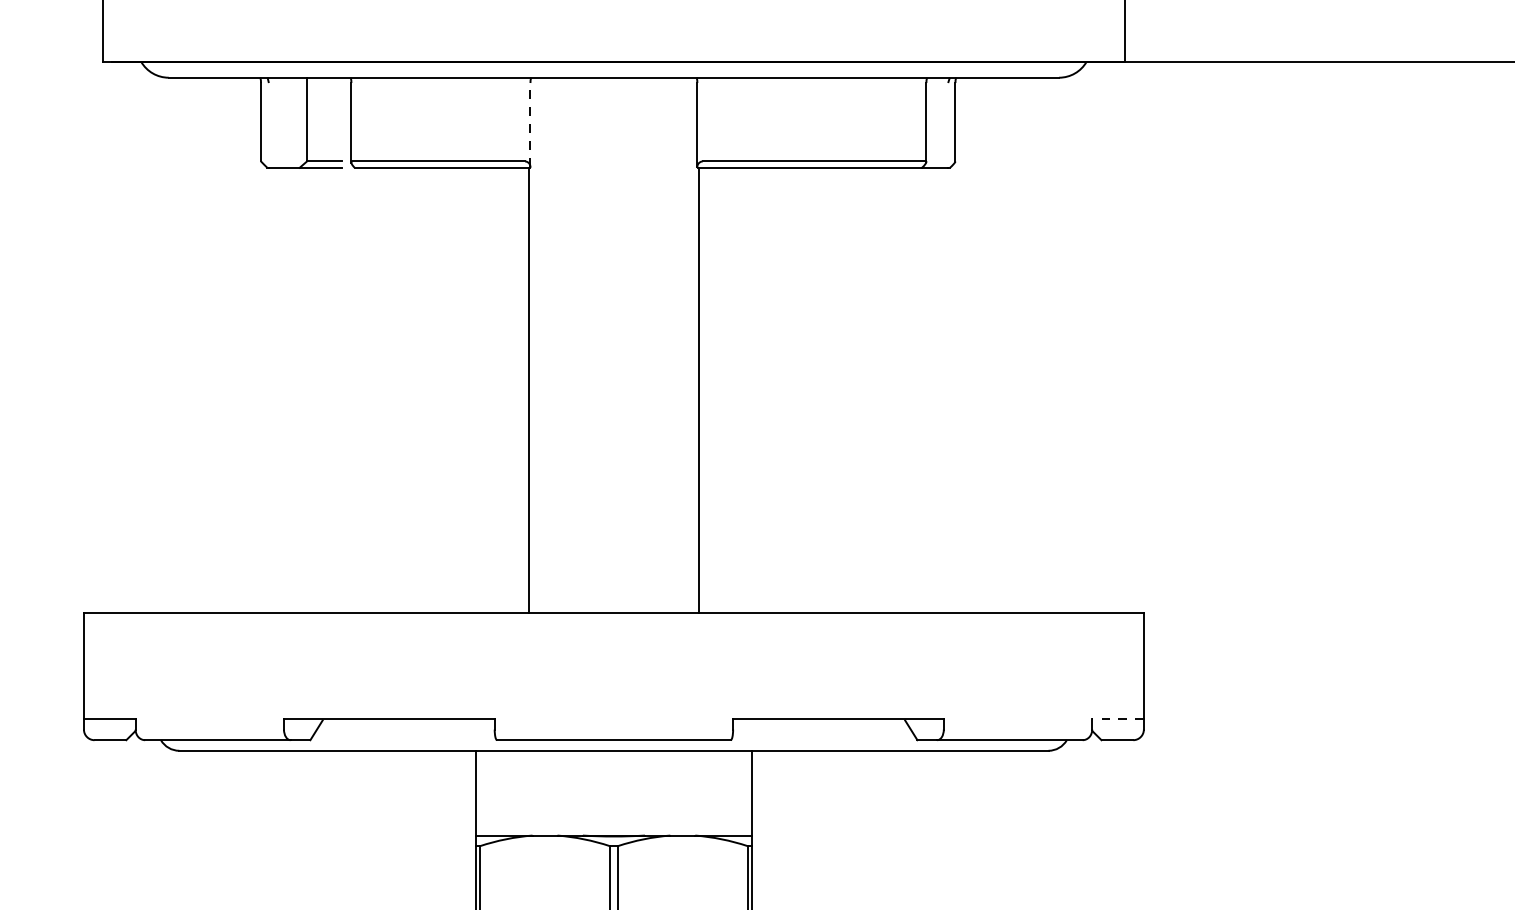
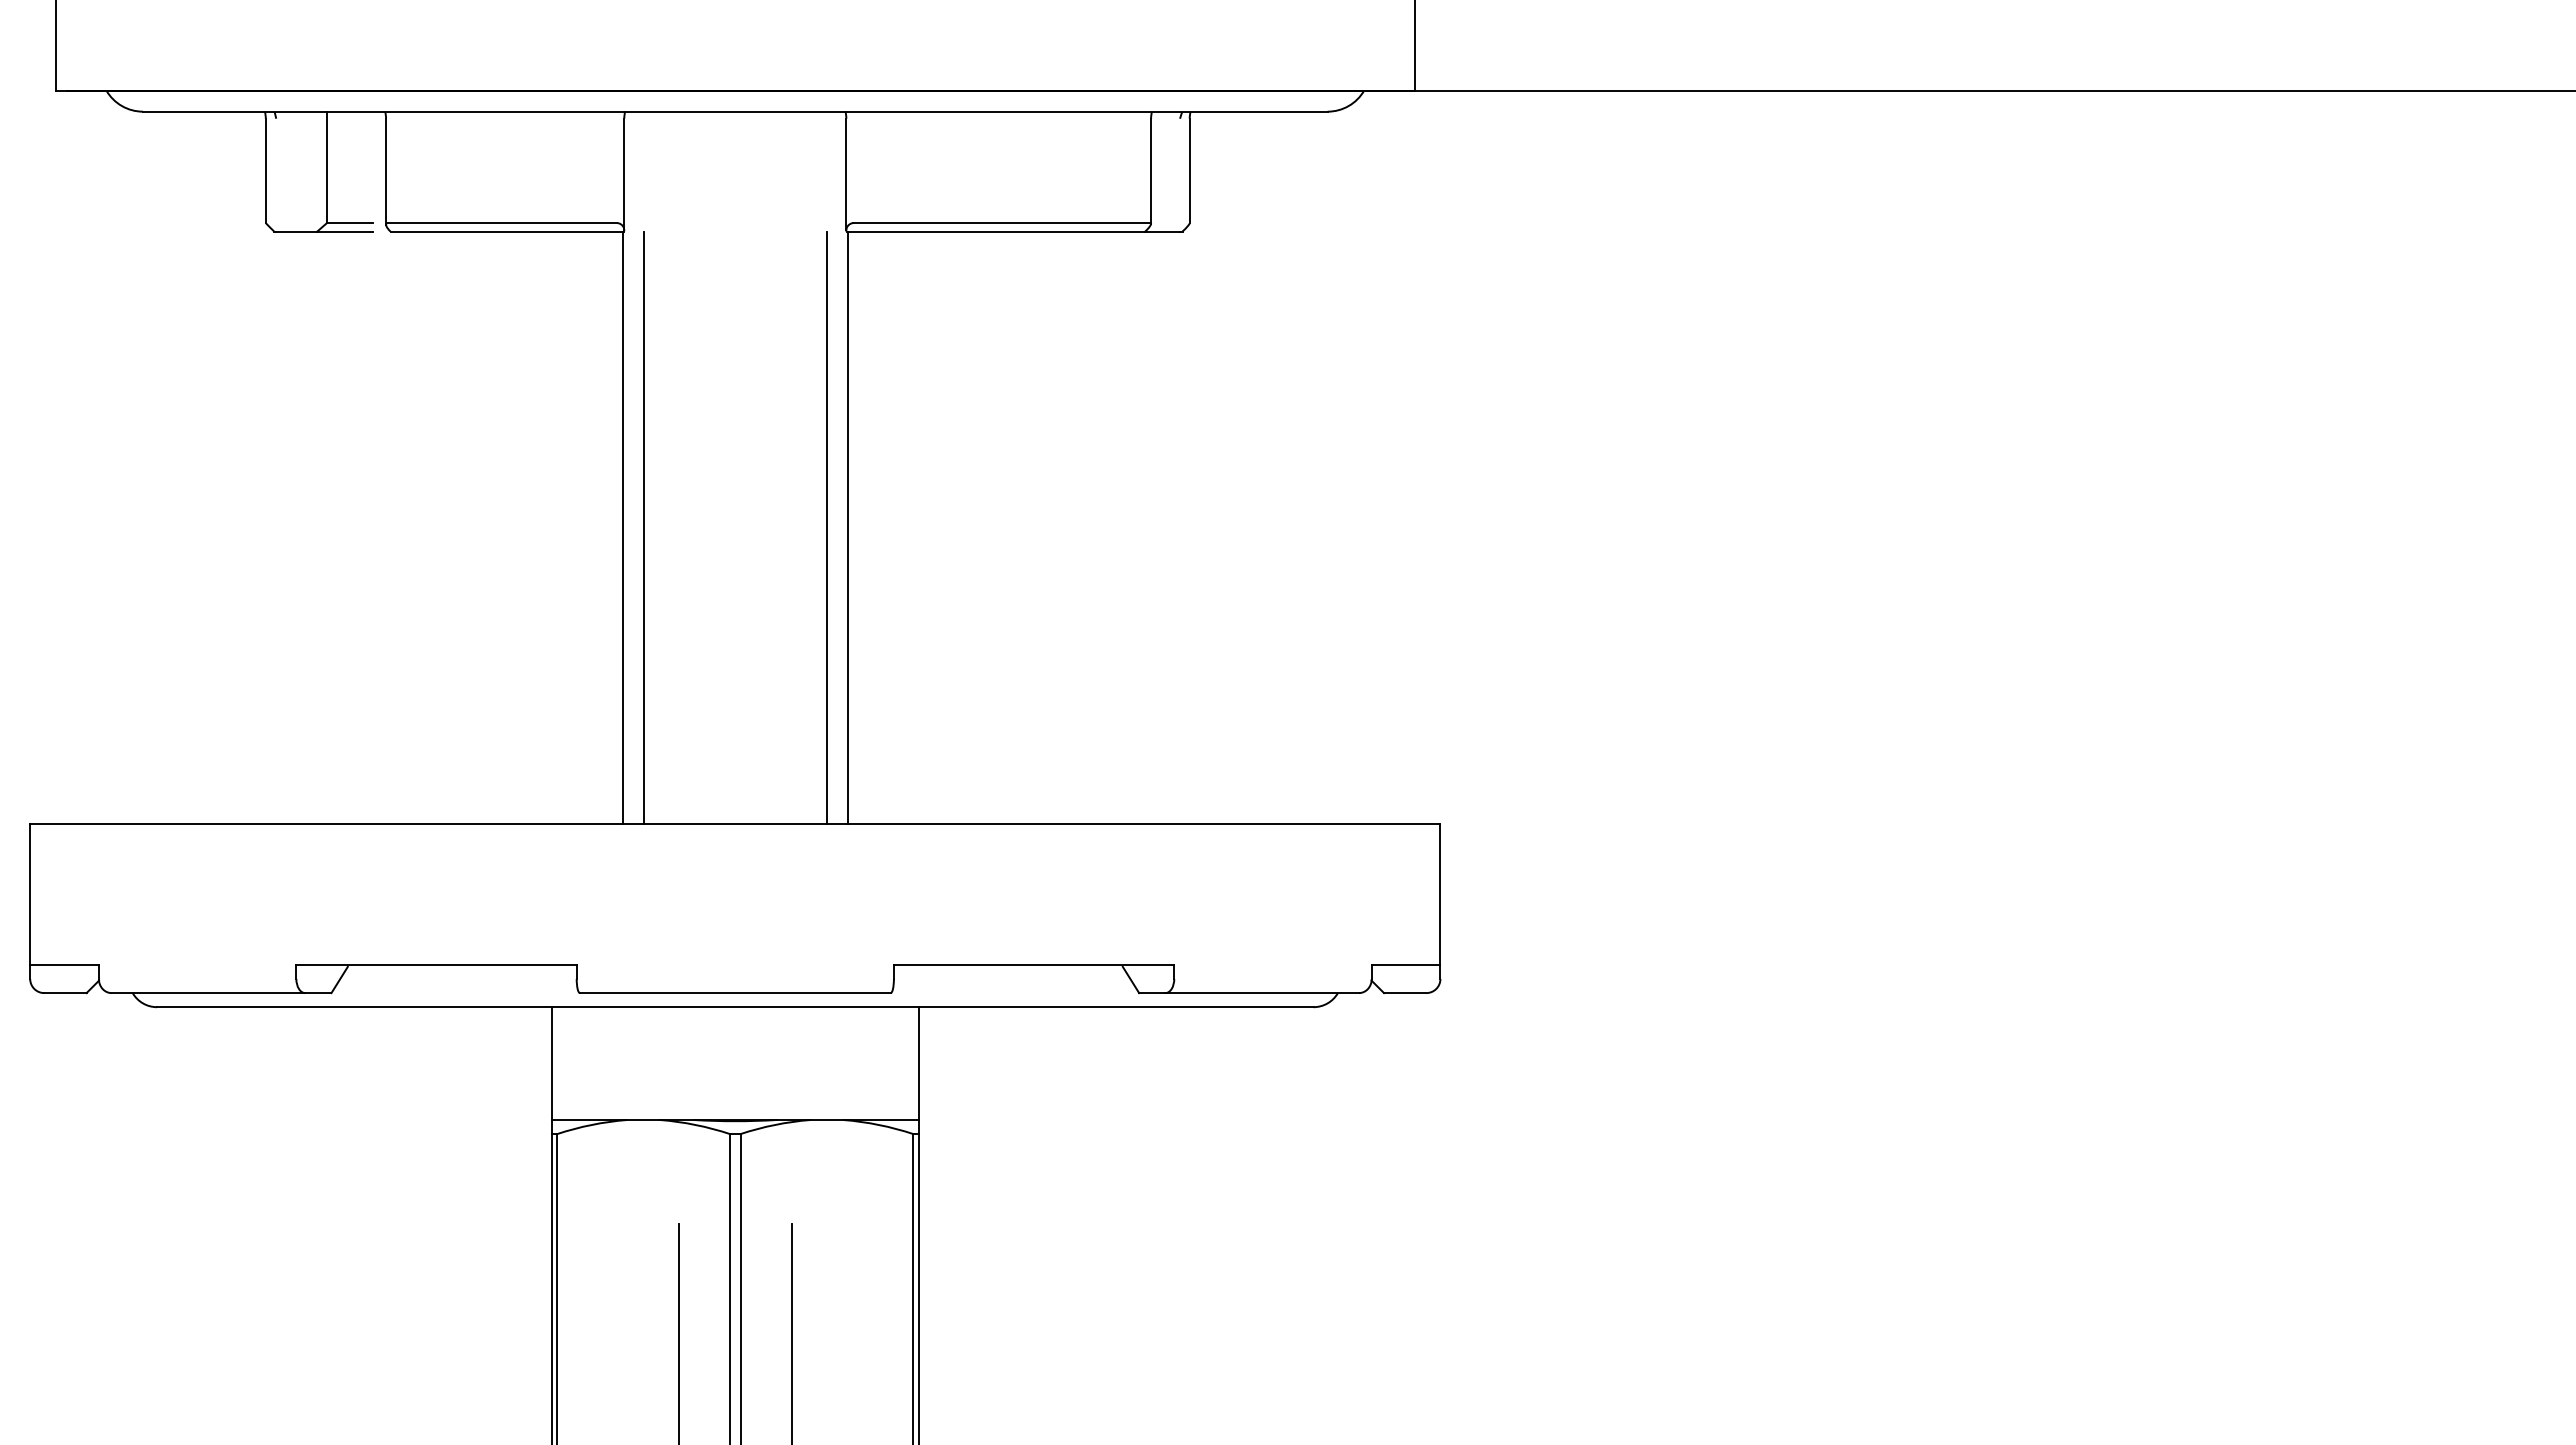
line: (530, 124) -> (624, 174), dashed -> solid
line: (545, 390) -> (644, 527), added
line: (682, 390) -> (826, 527), added
line: (1117, 718) -> (1405, 964), dashed -> solid

